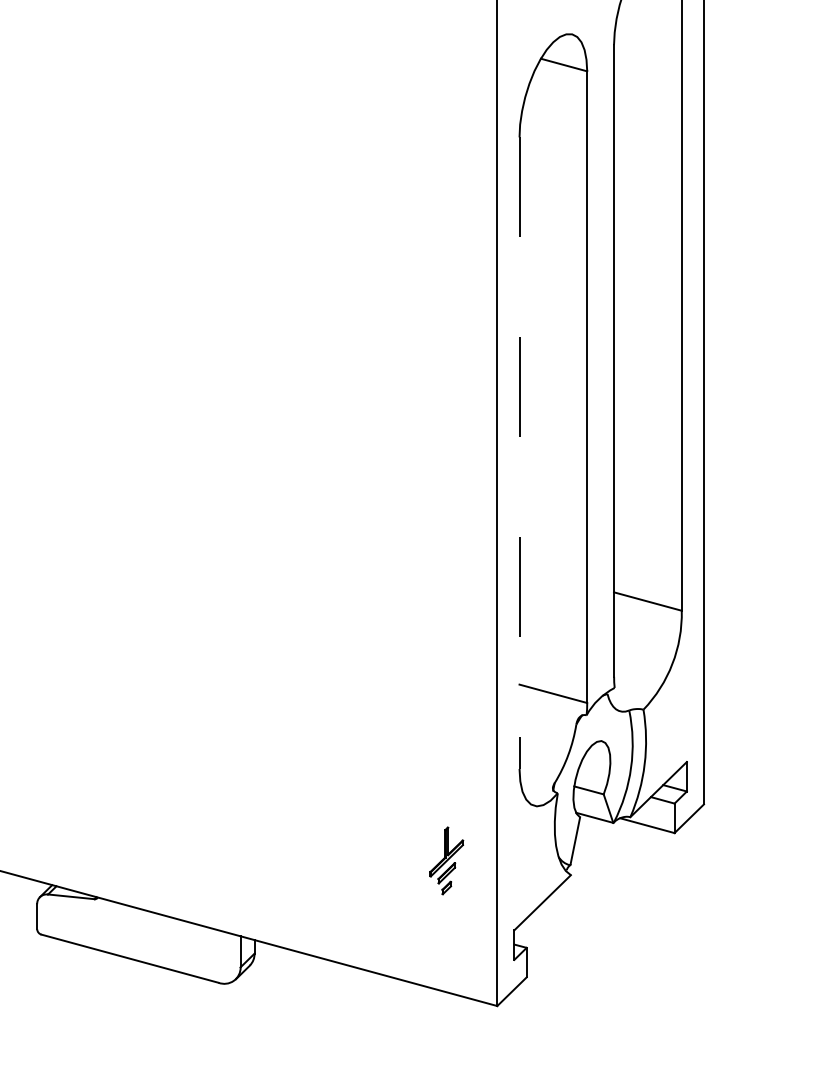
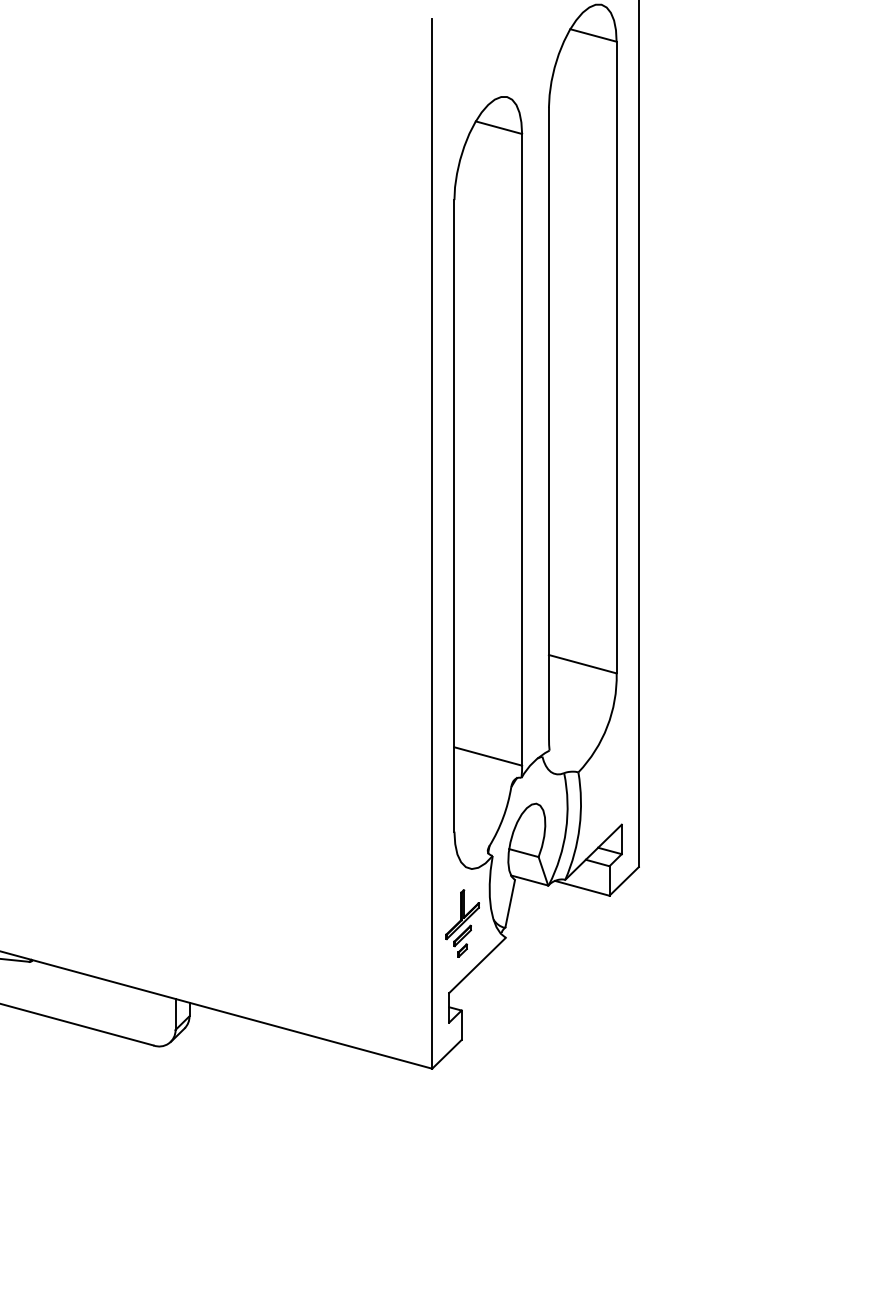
line: (519, 452) -> (454, 515), dashed -> solid
part: (446, 860) -> (462, 923), moved

